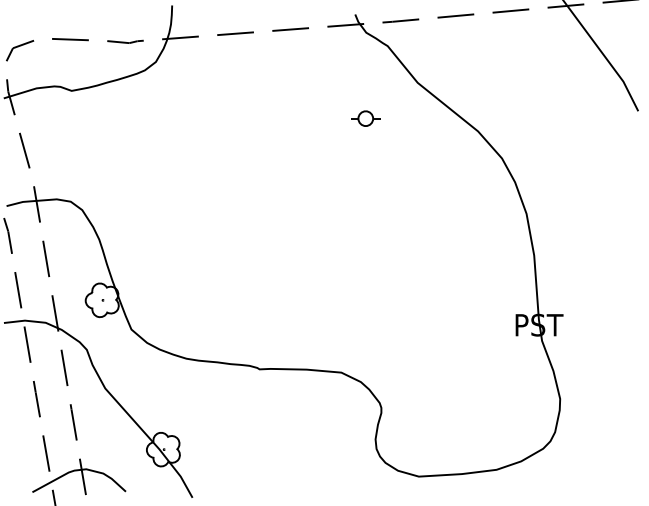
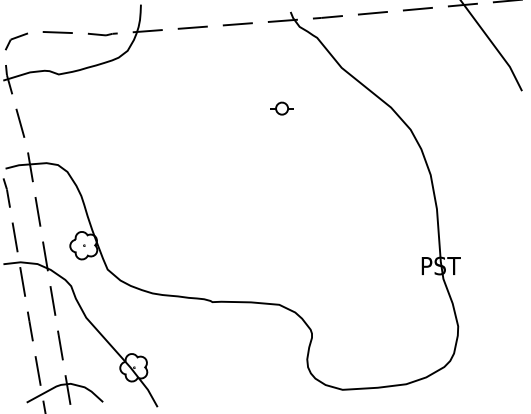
part: (365, 118) -> (281, 108), moved

